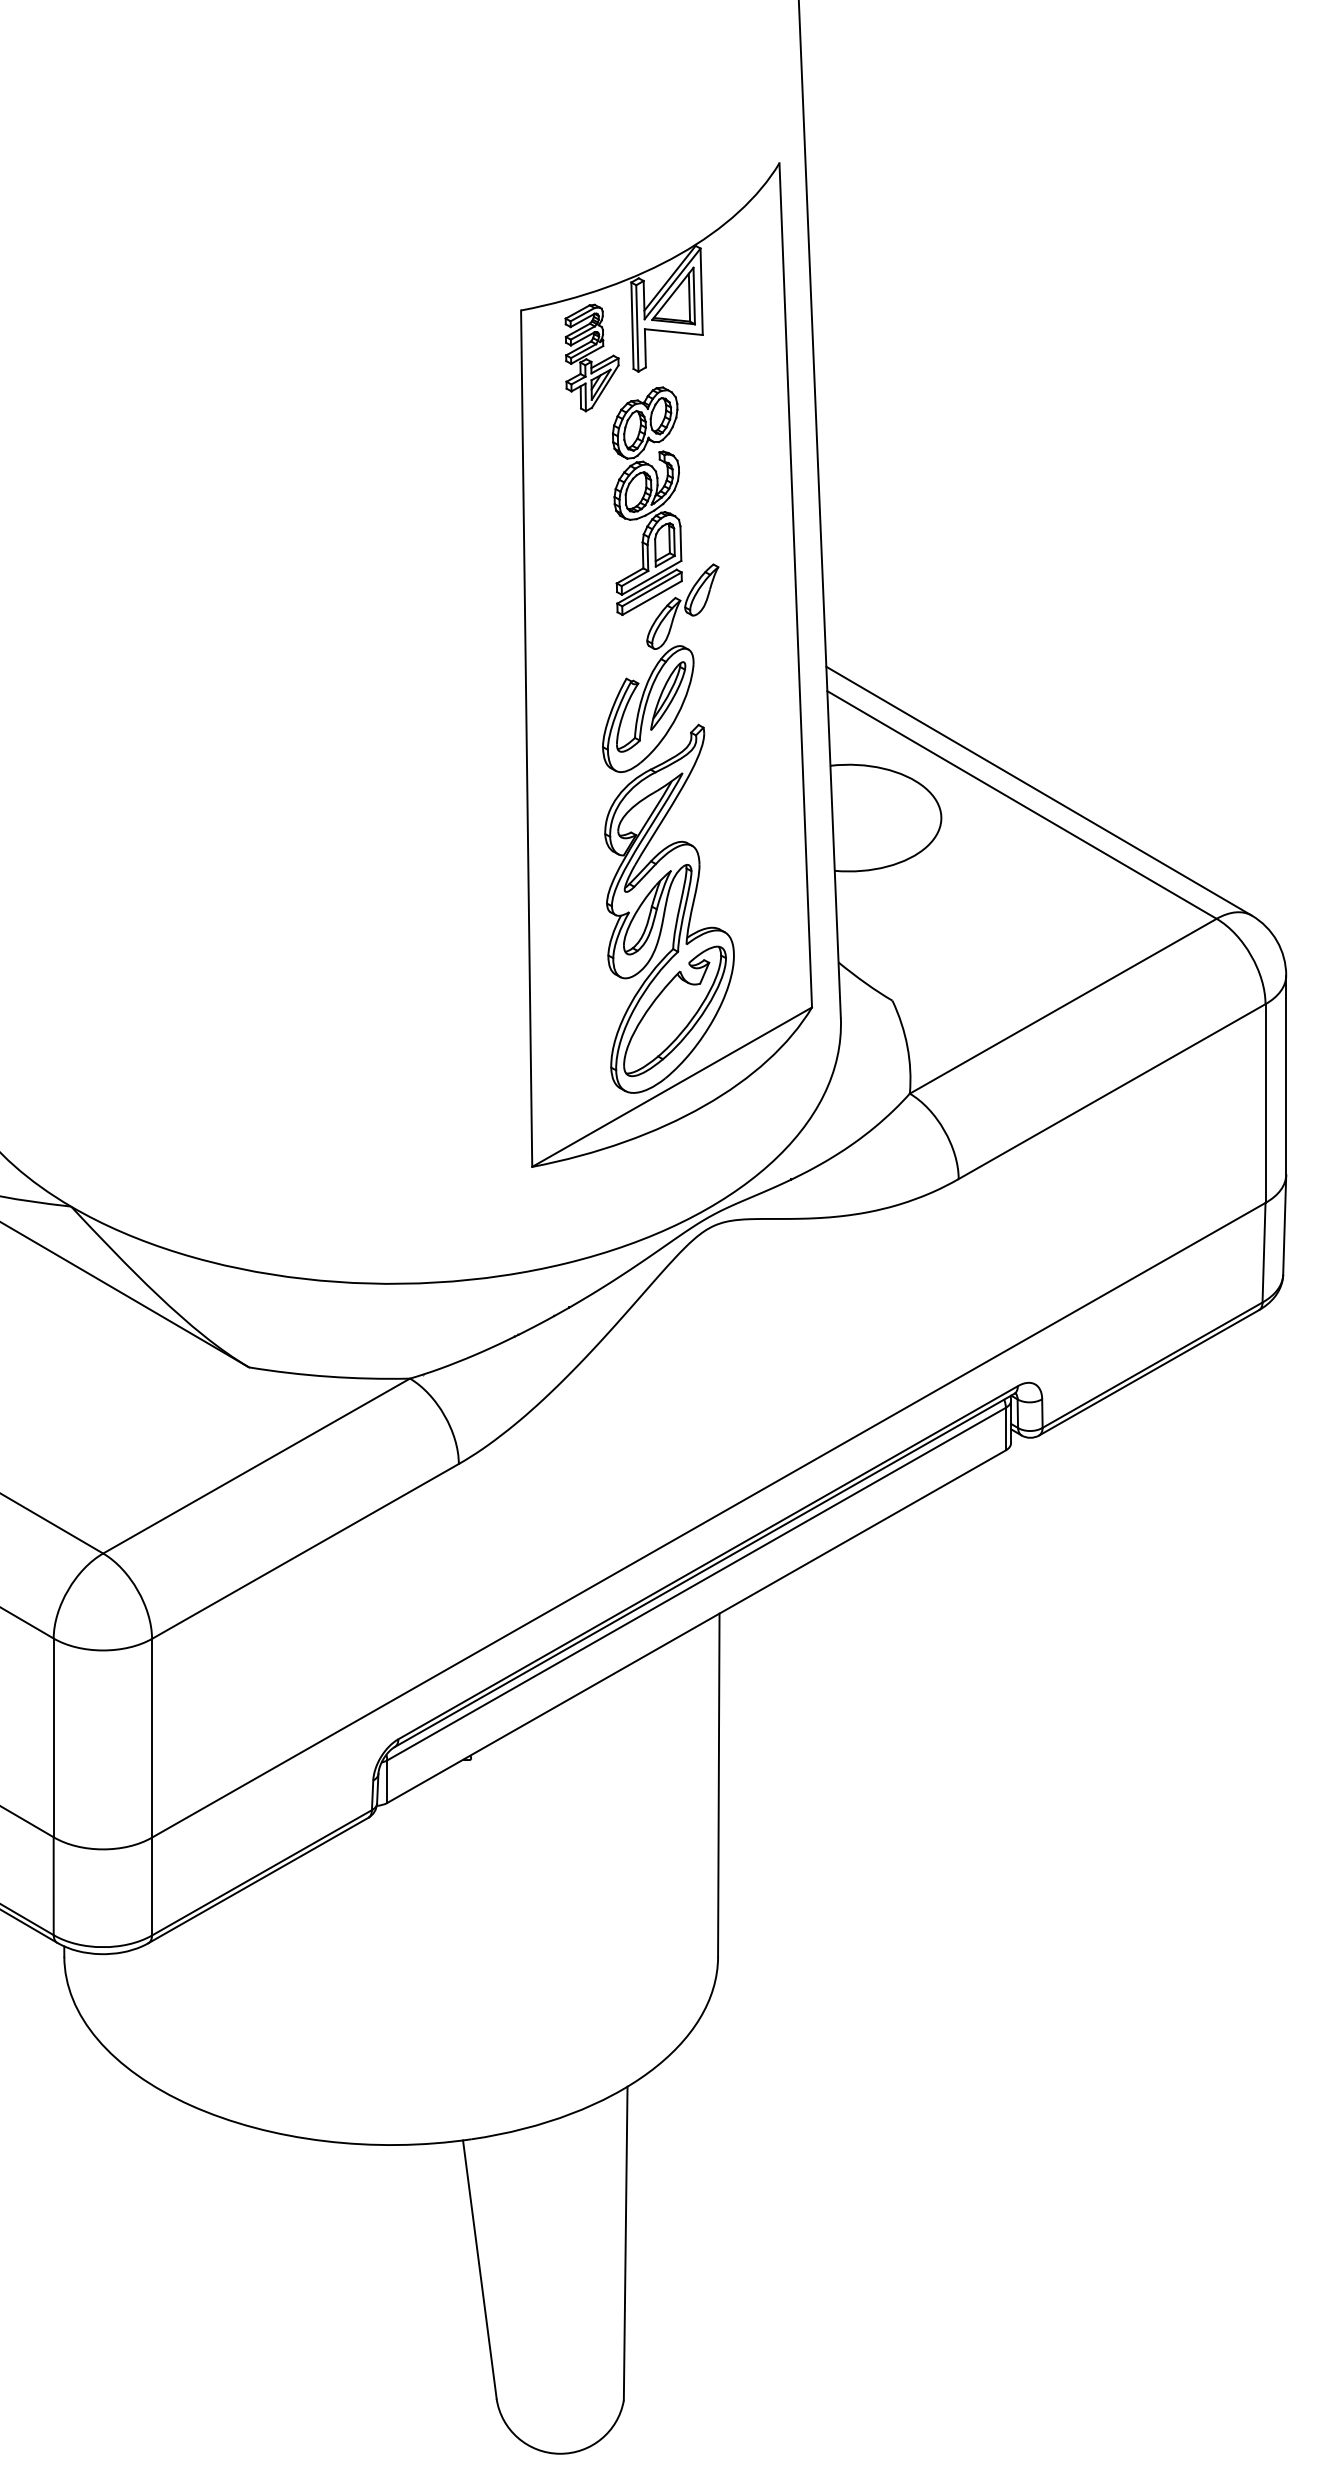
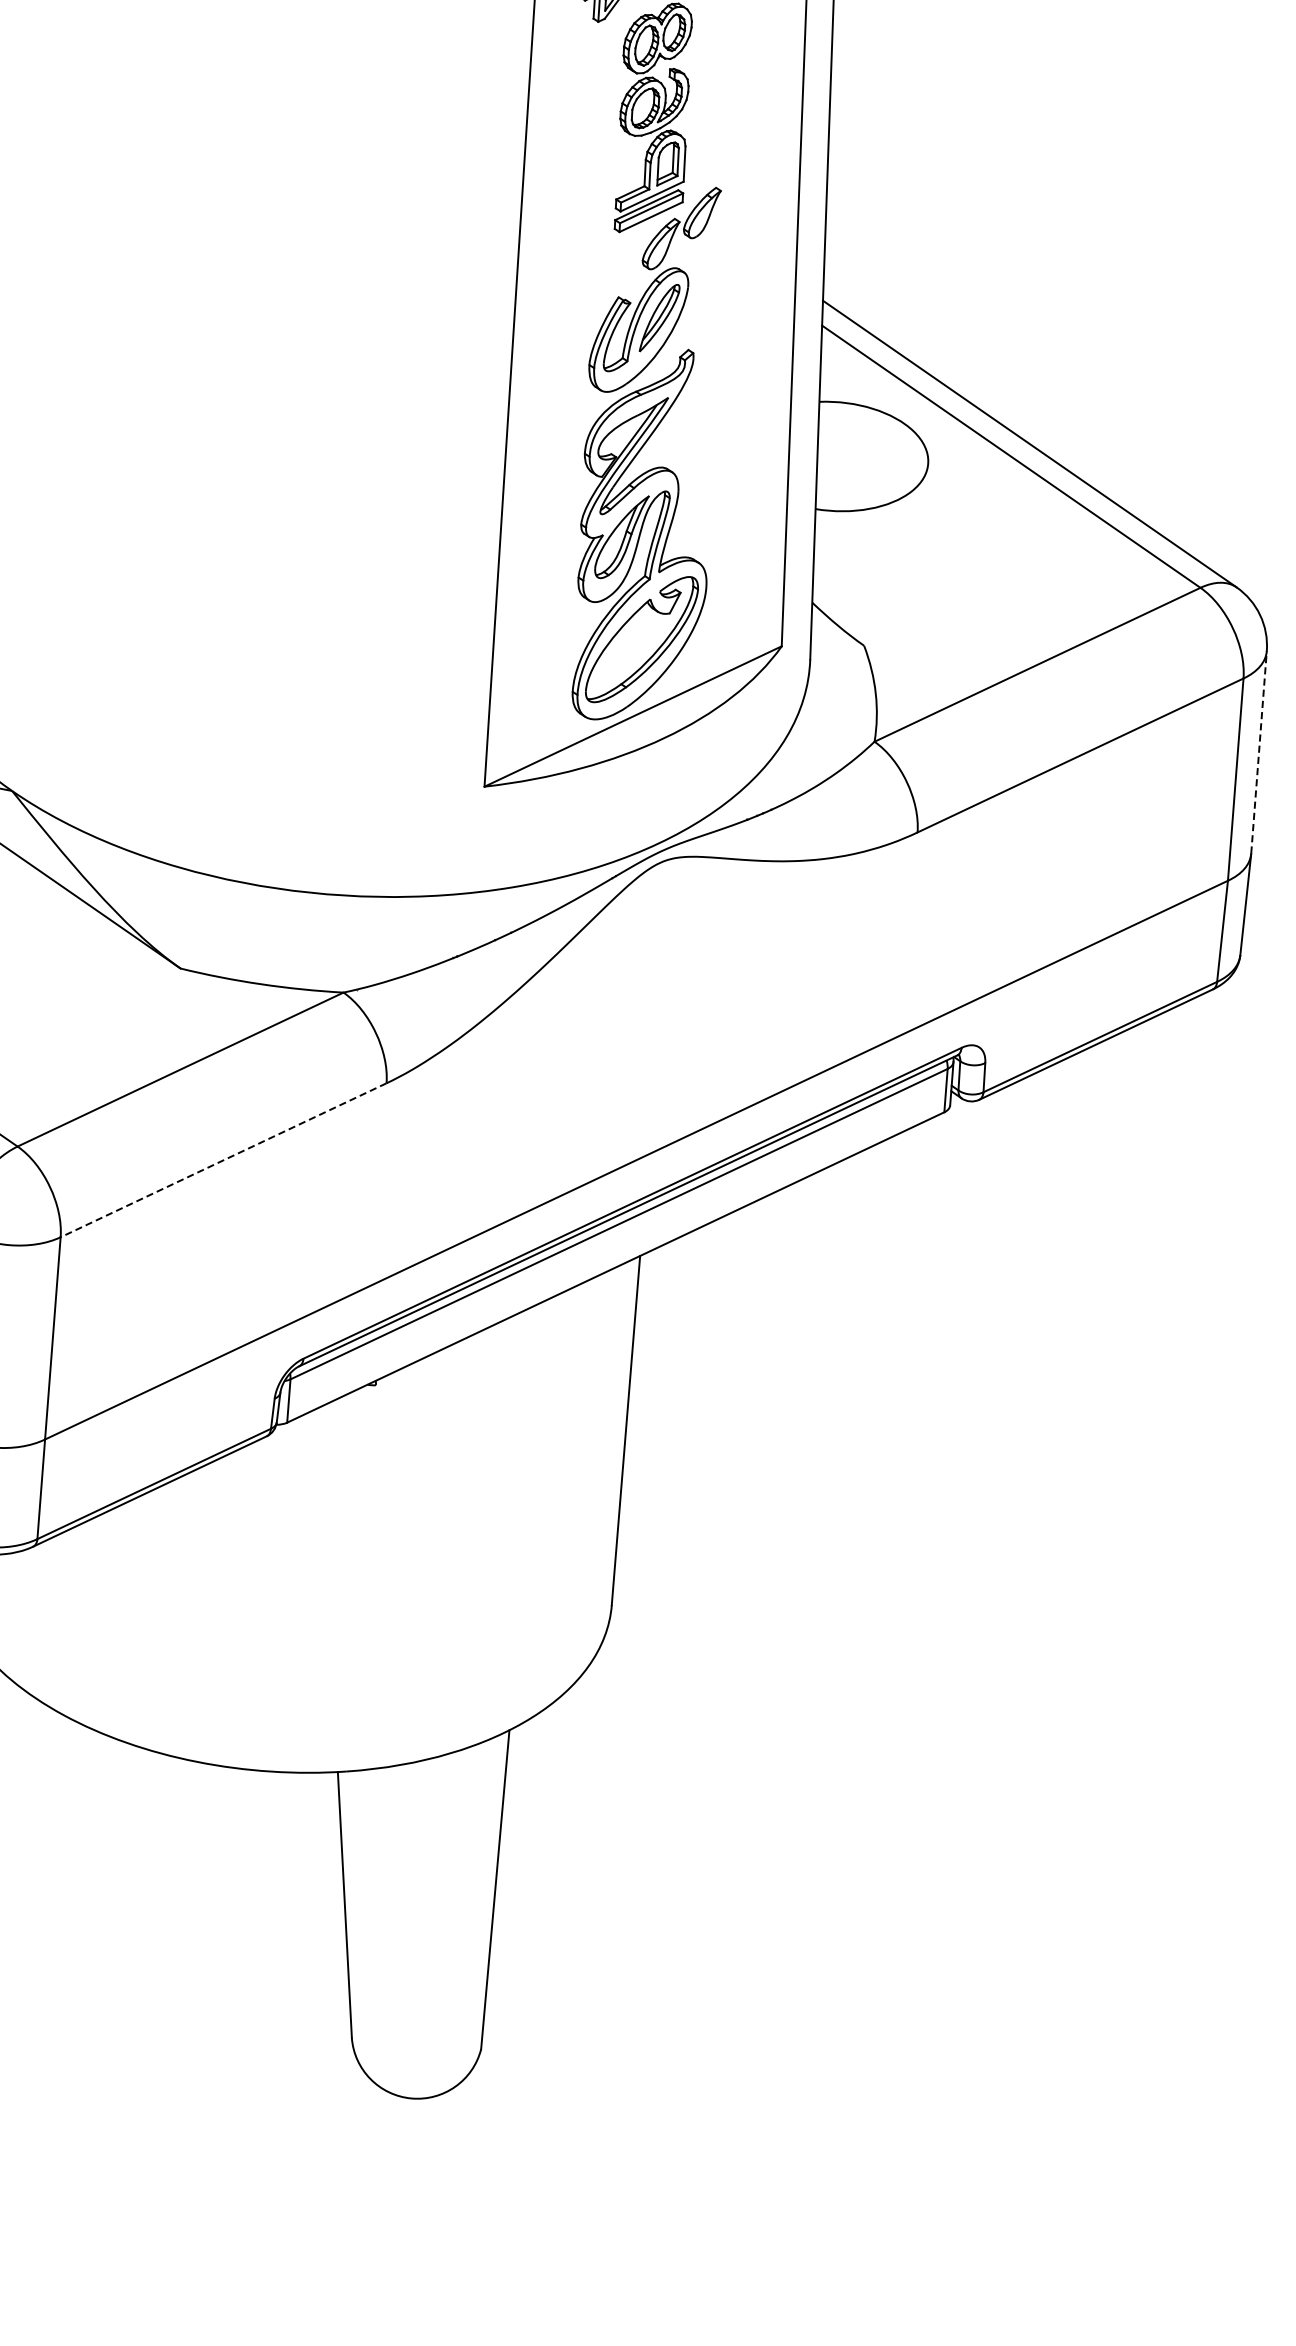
line: (1286, 1074) -> (1259, 751), solid -> dashed
line: (305, 1551) -> (223, 1160), solid -> dashed

